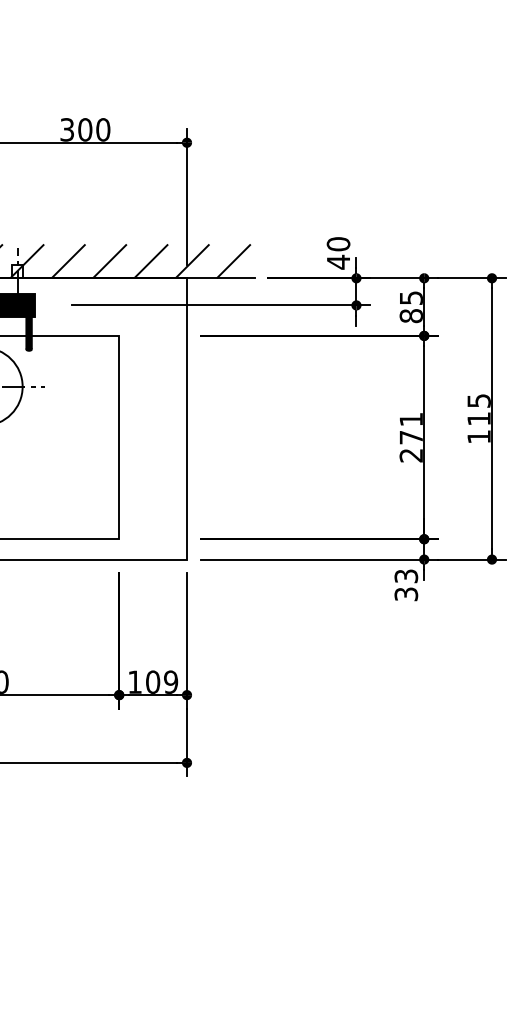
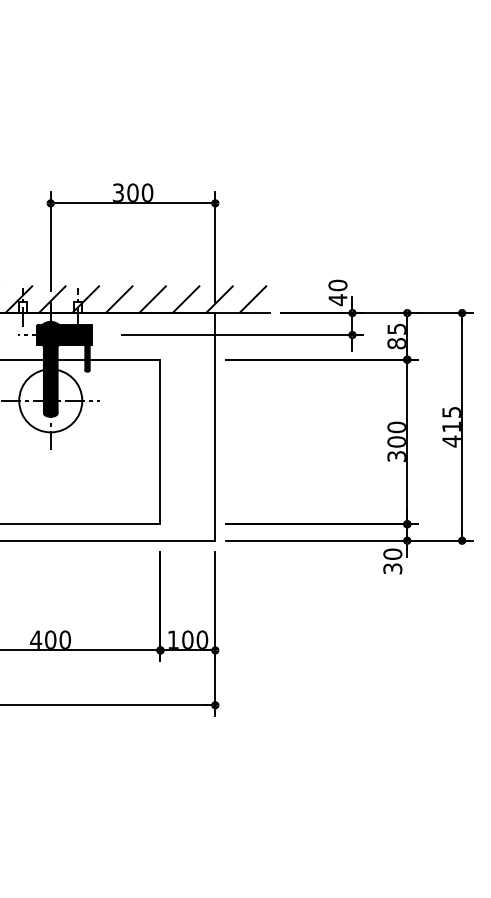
text: (410, 436) -> (396, 441), 271 -> 300
text: (478, 436) -> (451, 441), 115 -> 415
text: (405, 575) -> (392, 553), 33 -> 30
text: (171, 681) -> (202, 639), 109 -> 100

